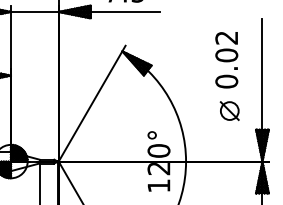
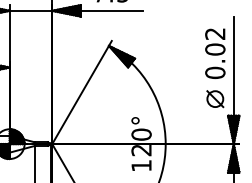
text: (226, 60) -> (215, 54), moved
part: (229, 110) -> (215, 98), moved

